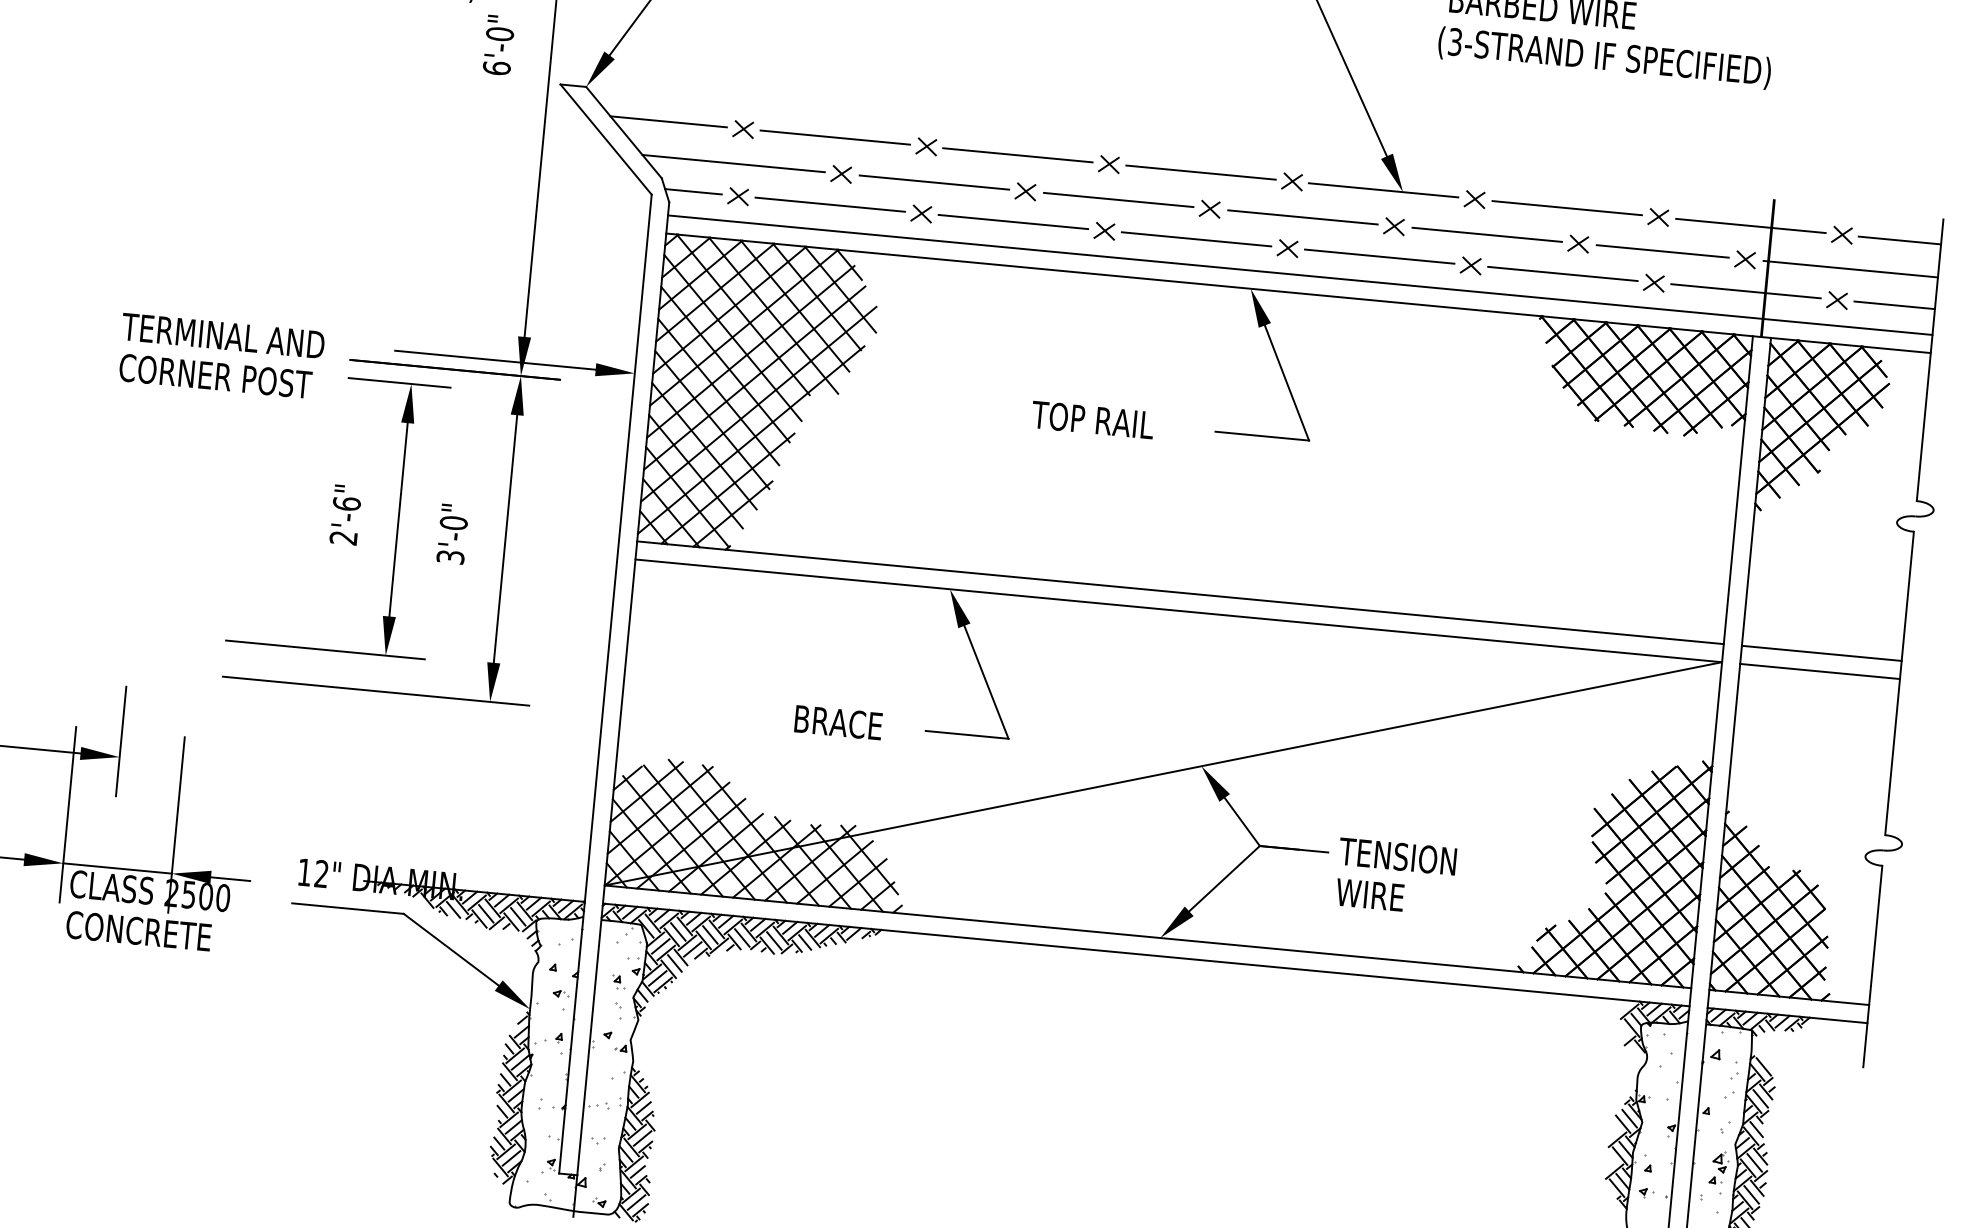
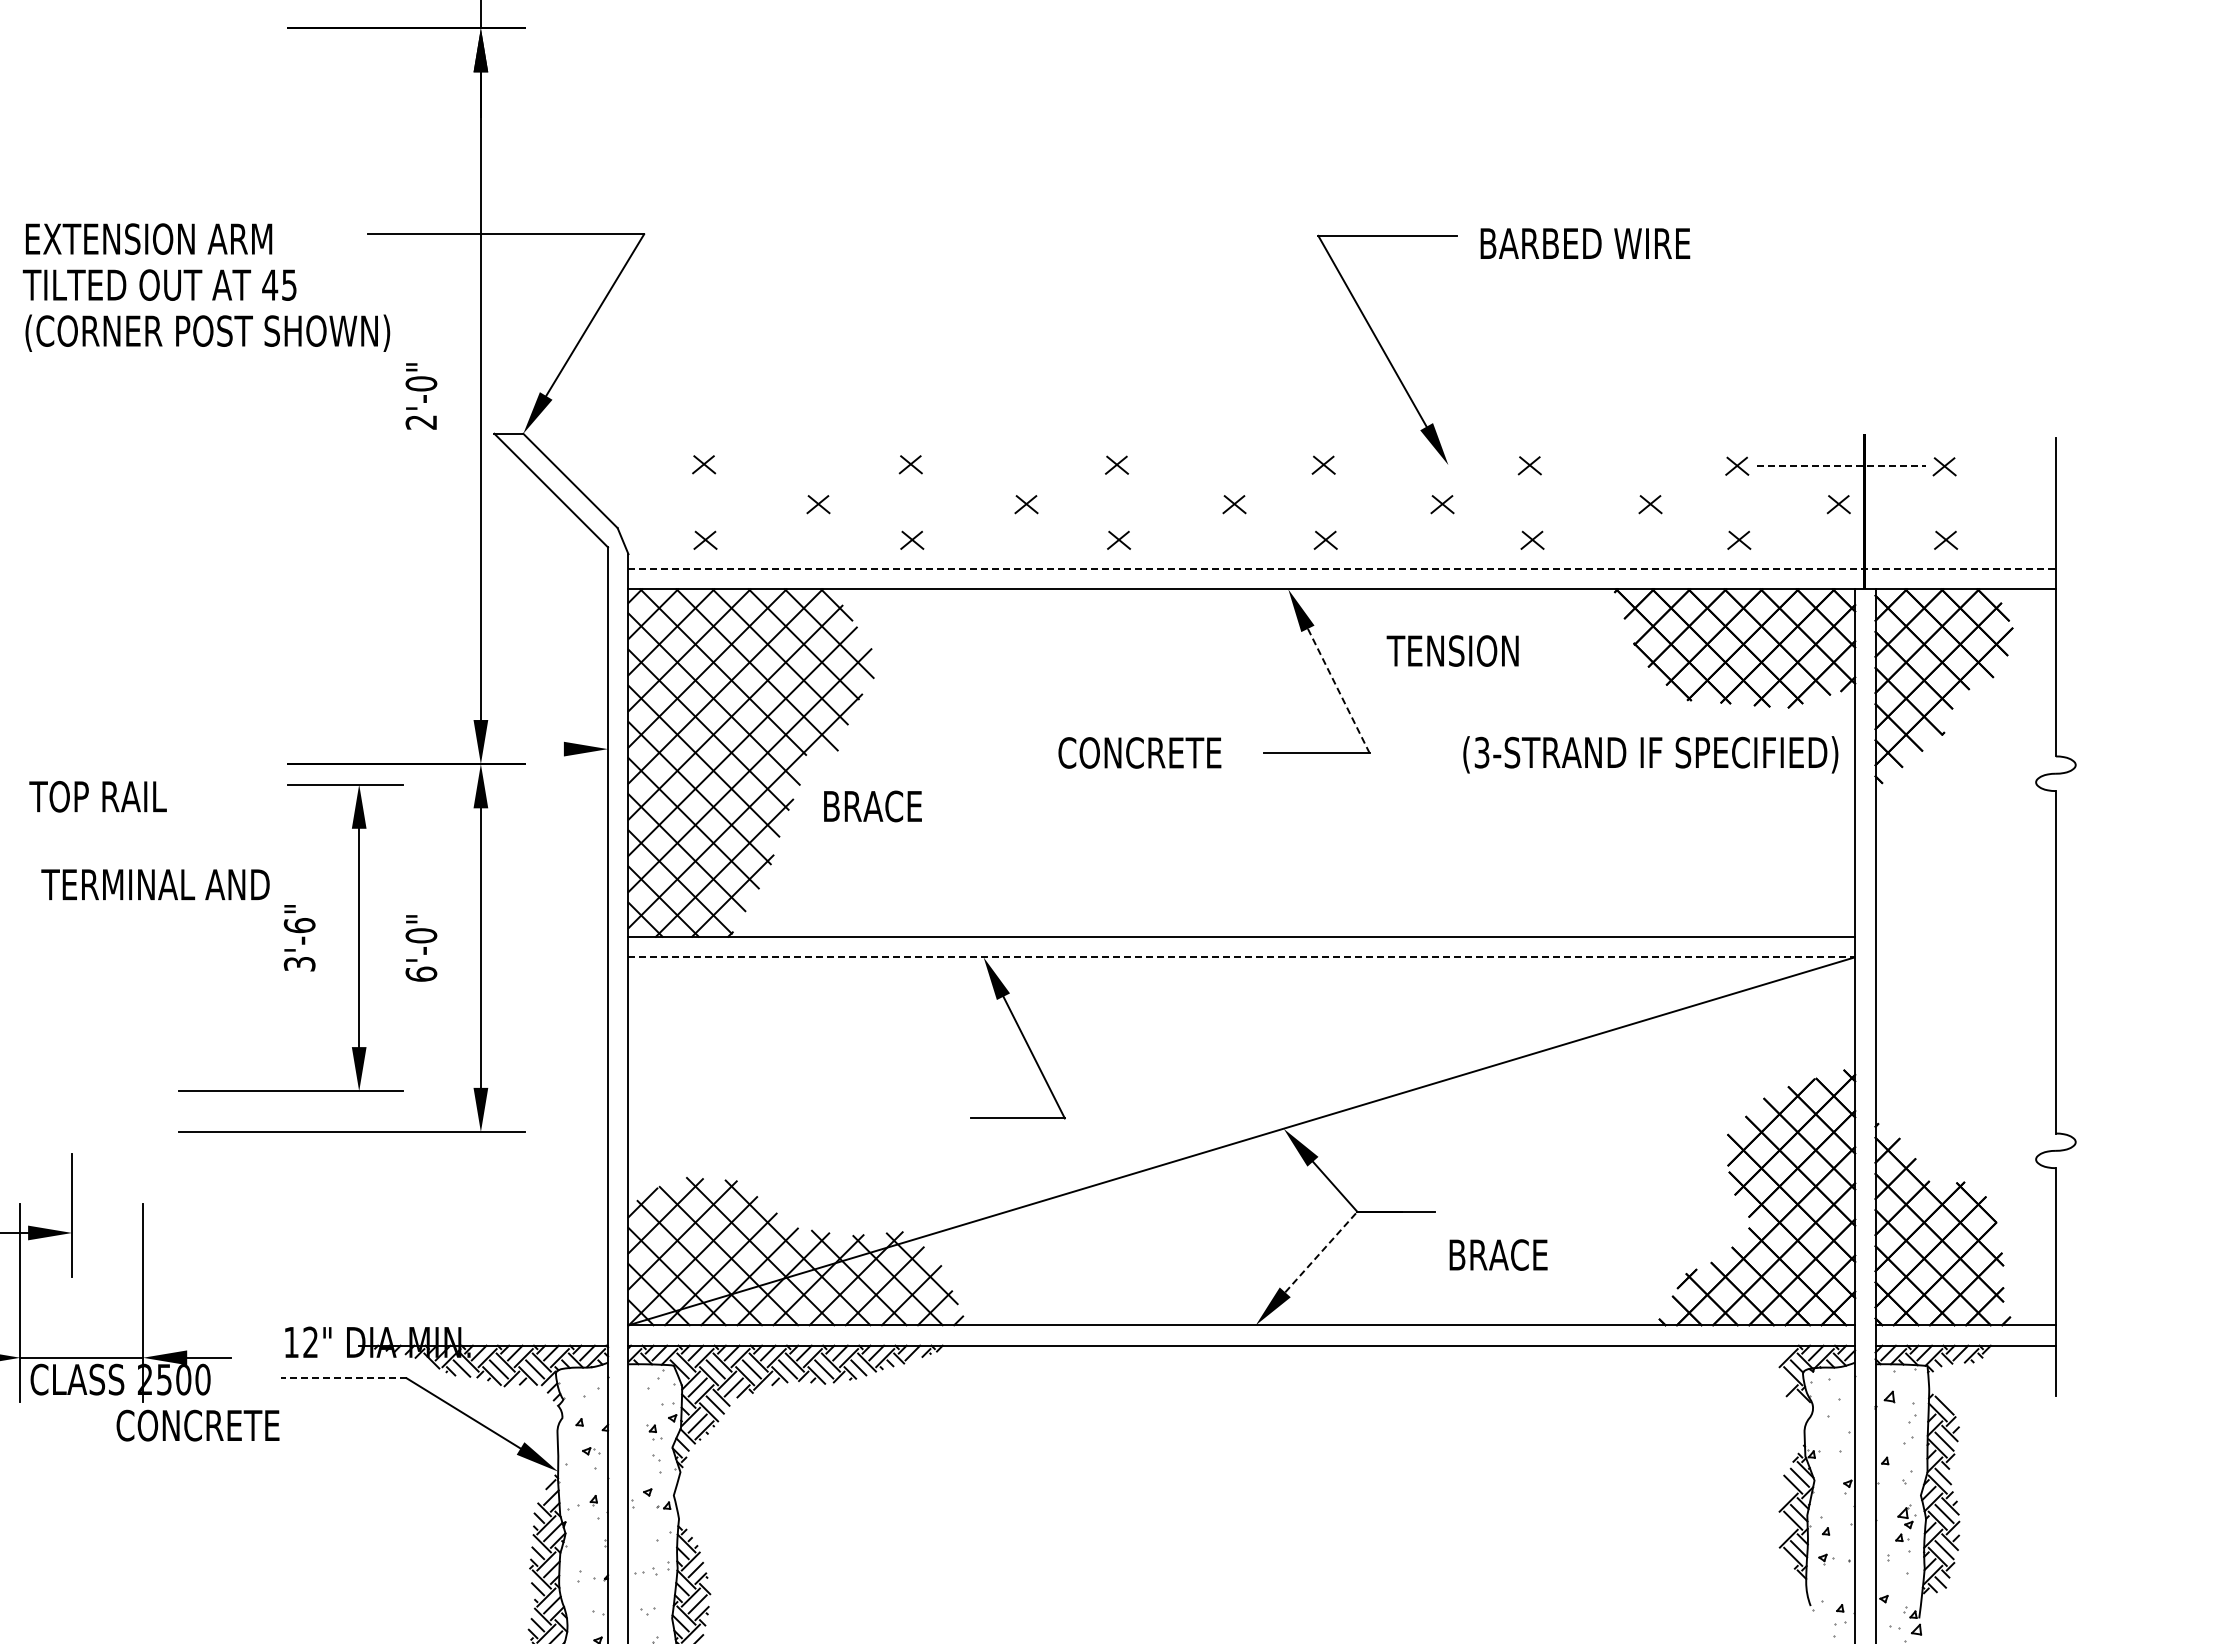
text: (1604, 57) -> (1650, 754), moved
text: (496, 67) -> (421, 421), 6'-0" -> 2'-0"
line: (668, 122) -> (619, 464), removed
line: (835, 137) -> (807, 463), removed
line: (1017, 155) -> (1013, 464), removed
line: (733, 163) -> (696, 503), removed
line: (1201, 172) -> (1220, 464), removed
line: (933, 182) -> (922, 503), removed
line: (1383, 190) -> (1426, 465), removed
line: (693, 191) -> (654, 539), removed
line: (1118, 199) -> (1130, 503), removed
line: (829, 204) -> (808, 539), removed
line: (1566, 208) -> (1633, 465), removed
line: (1302, 216) -> (1338, 503), removed
line: (1013, 221) -> (1015, 539), removed
line: (1751, 226) -> (1841, 466), solid -> dashed
line: (1486, 234) -> (1546, 503), removed
line: (1196, 239) -> (1222, 539), removed
line: (1899, 240) -> (2009, 466), removed
line: (1662, 250) -> (1744, 503), removed
line: (1379, 256) -> (1428, 539), removed
line: (1850, 268) -> (1957, 503), removed
line: (1562, 273) -> (1635, 539), removed
line: (1300, 274) -> (1342, 568), solid -> dashed
line: (1745, 291) -> (1842, 539), removed
line: (1894, 305) -> (2010, 539), removed
text: (223, 335) -> (155, 884), moved
line: (495, 360) -> (450, 749), removed
text: (214, 376) -> (138, 796), CORNER POST -> TOP RAIL
line: (1286, 383) -> (1338, 691), solid -> dashed
text: (1104, 420) -> (1138, 752), TOP RAIL -> CONCRETE
text: (343, 538) -> (299, 964), 2'-6" -> 3'-6"
text: (450, 556) -> (421, 973), 3'-0" -> 6'-0"
line: (1179, 611) -> (1242, 957), solid -> dashed
line: (1821, 653) -> (1965, 936), removed
line: (1819, 671) -> (1965, 957), removed
text: (838, 722) -> (872, 806), moved
text: (1397, 856) -> (1452, 650), moved
line: (1224, 878) -> (1321, 1251), solid -> dashed
text: (1380, 895) -> (1497, 1254), WIRE -> BRACE
line: (347, 908) -> (343, 1378), solid -> dashed
text: (138, 930) -> (197, 1425), moved

